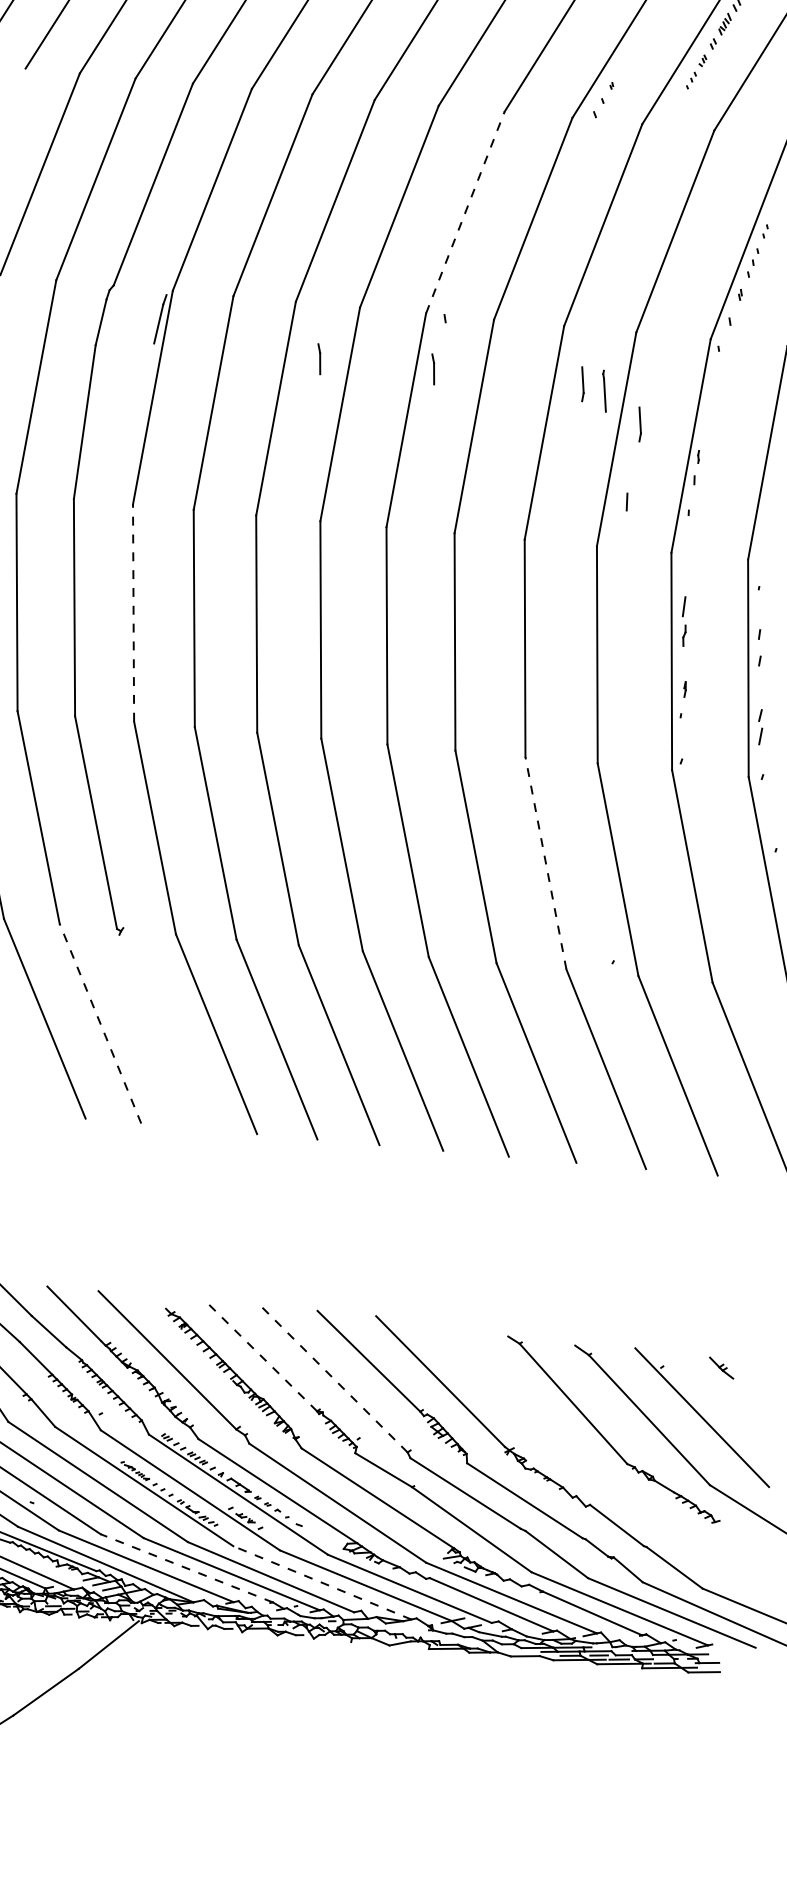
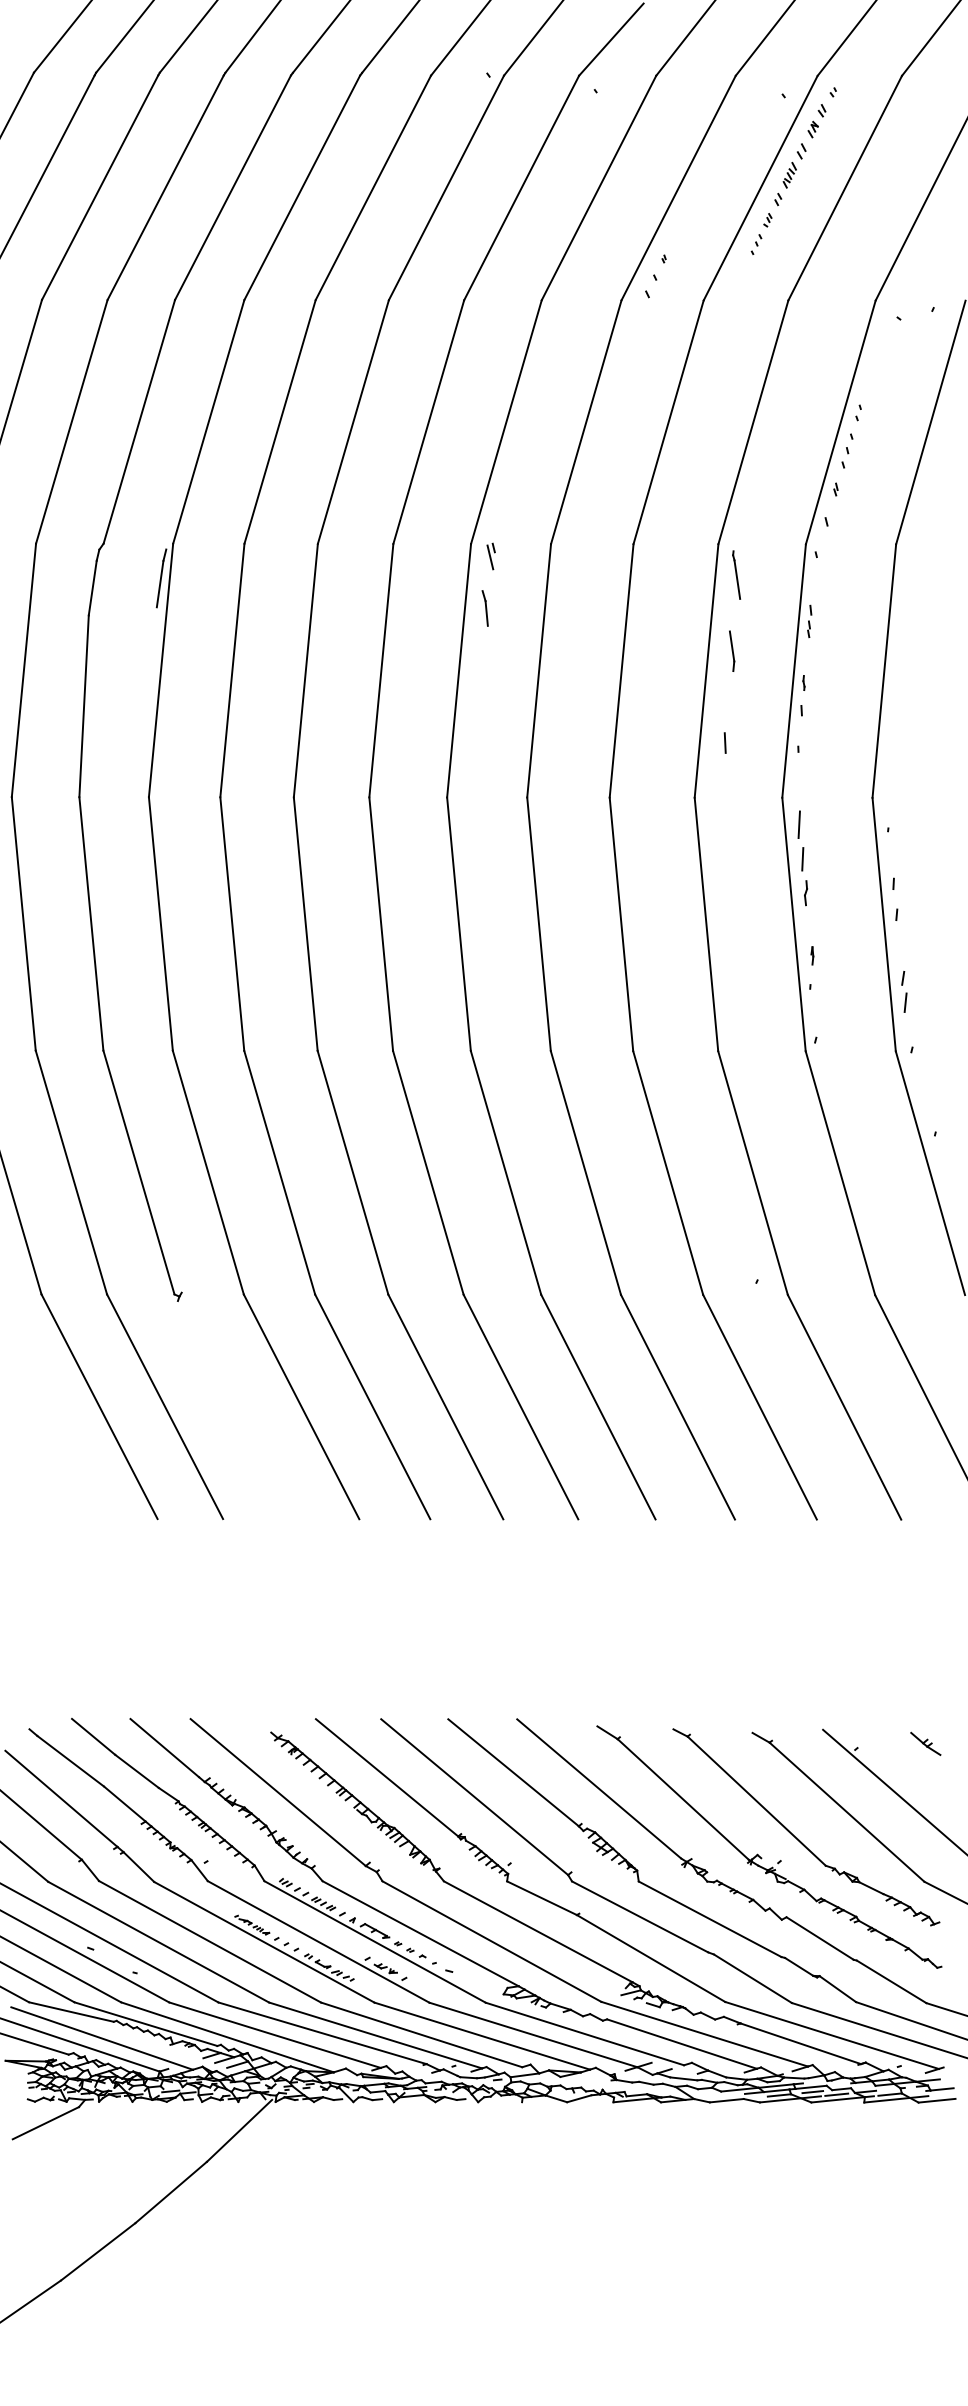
line: (465, 212) -> (506, 422), dashed -> solid
line: (441, 326) -> (490, 557), added
part: (318, 359) -> (350, 608), removed
part: (583, 383) -> (661, 609), removed
line: (604, 390) -> (736, 574), moved
part: (707, 404) -> (809, 620), added
line: (683, 576) -> (798, 824), added
line: (133, 612) -> (160, 923), dashed -> solid
line: (546, 863) -> (668, 1173), dashed -> solid
line: (100, 1023) -> (164, 1406), dashed -> solid
line: (260, 1355) -> (386, 1777), dashed -> solid
line: (333, 1379) -> (474, 1797), dashed -> solid
part: (571, 1450) -> (759, 1855), added
line: (186, 1568) -> (322, 2033), dashed -> solid
line: (322, 1583) -> (482, 2036), dashed -> solid

